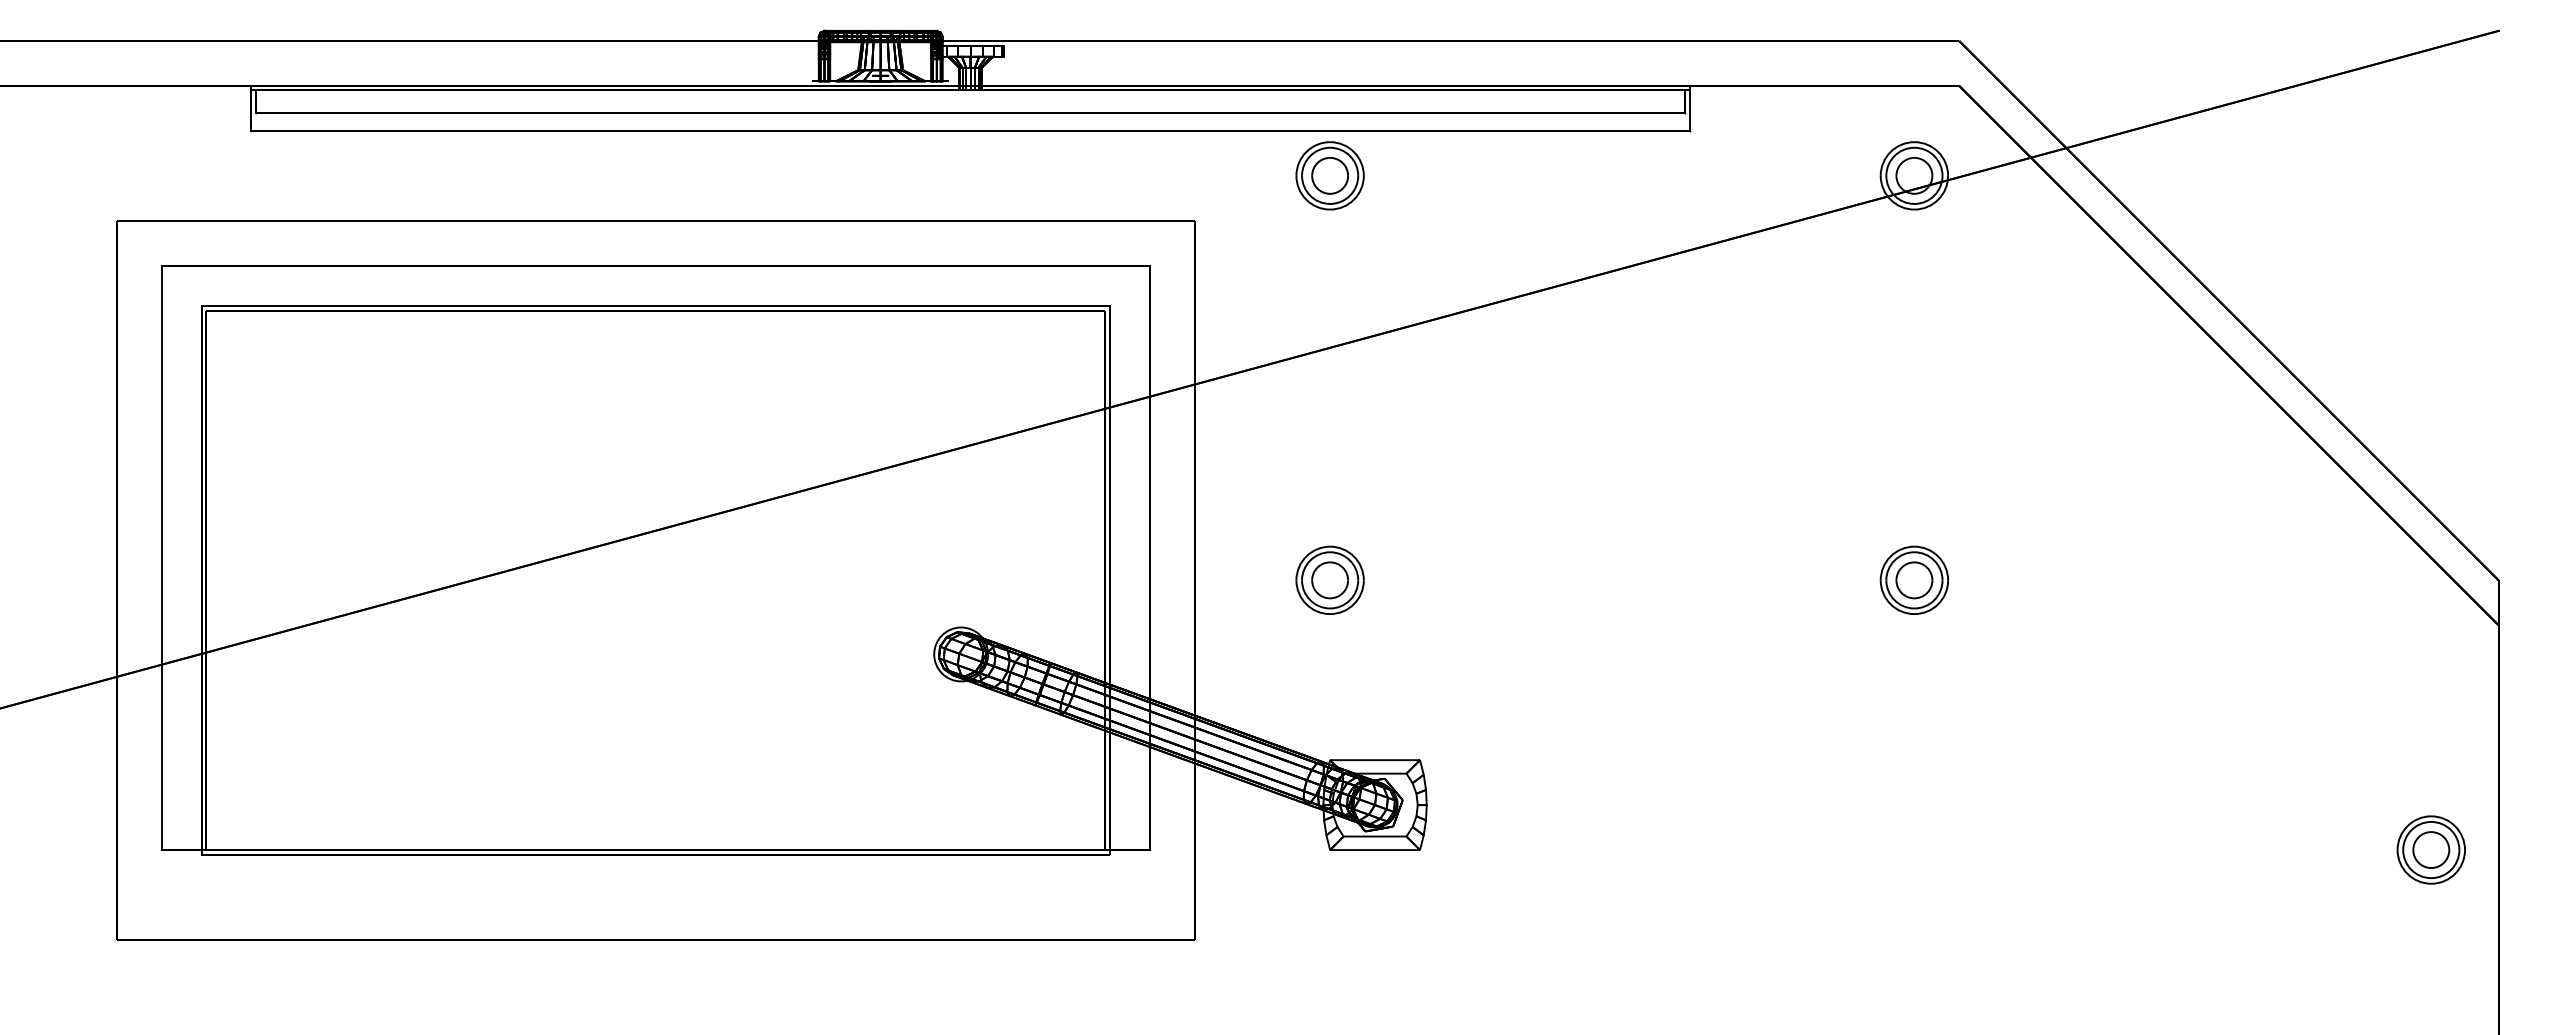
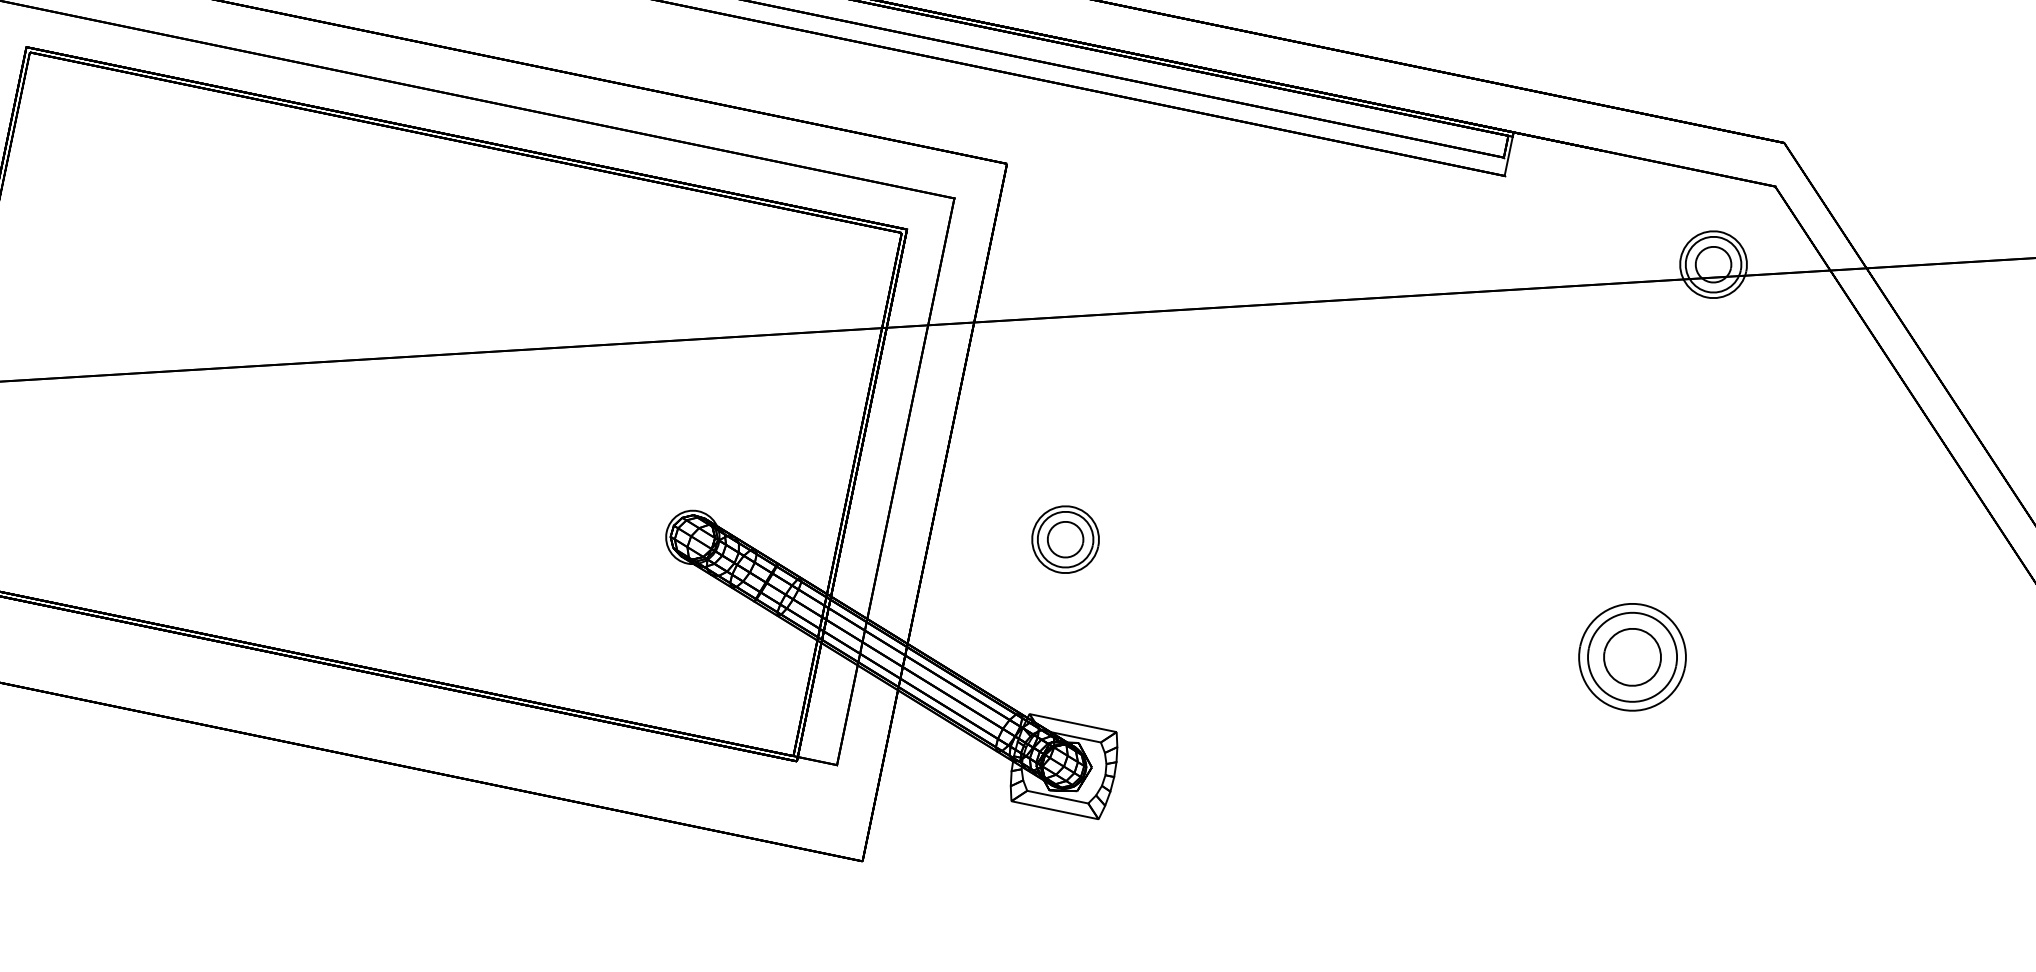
part: (1329, 175) -> (1146, 146), removed
part: (1913, 579) -> (1631, 656), size x1.6

